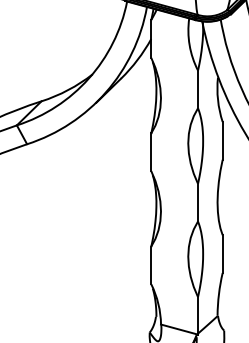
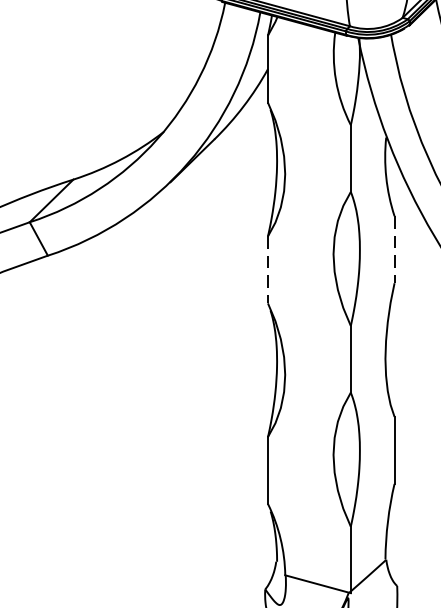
line: (222, 140) -> (394, 249), solid -> dashed
line: (151, 152) -> (268, 270), solid -> dashed

